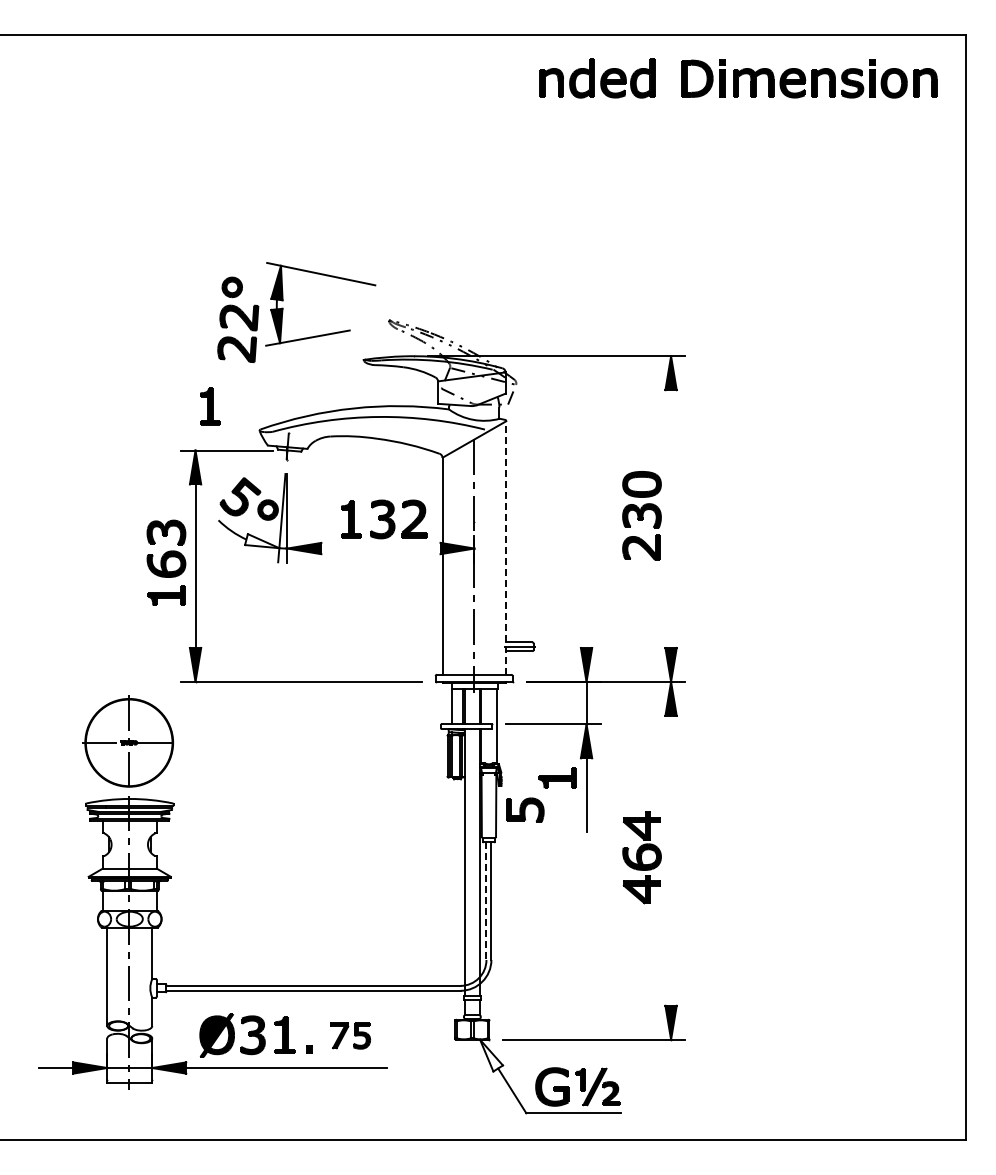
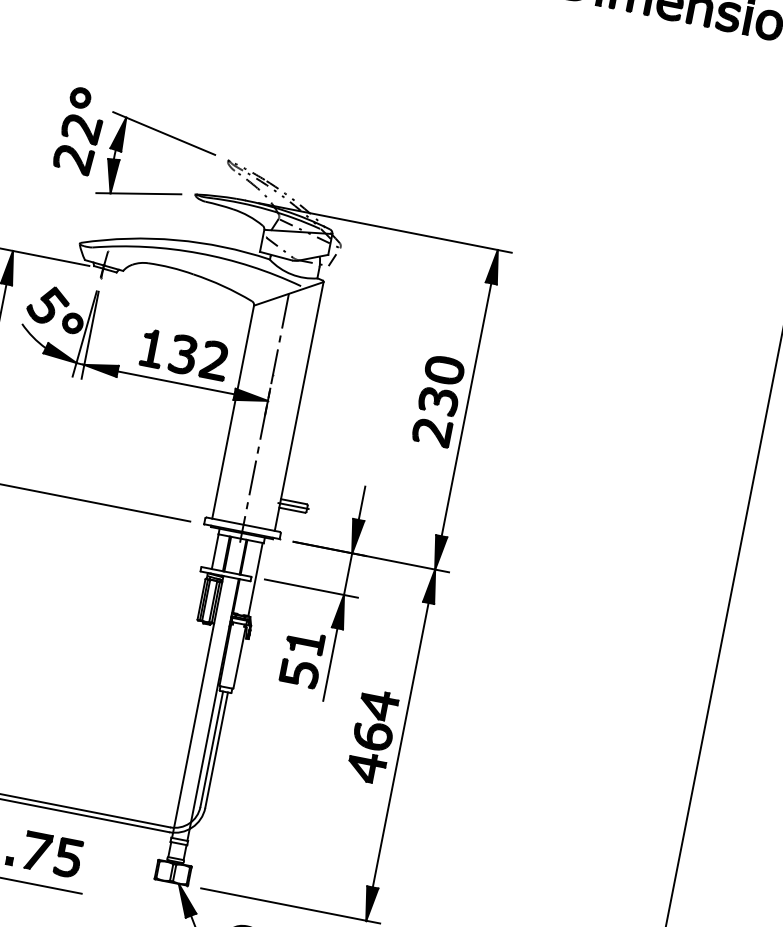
part: (326, 276) -> (168, 136), moved
part: (210, 406) -> (36, 210), removed
line: (671, 518) -> (467, 409), added
fill: (262, 541) -> (61, 353), added
line: (380, 548) -> (175, 382), added
line: (506, 548) -> (299, 407), dashed -> solid
line: (586, 630) -> (362, 502), added
part: (525, 809) -> (300, 673), moved
line: (671, 860) -> (401, 744), added
line: (486, 901) -> (211, 749), dashed -> solid
part: (350, 1035) -> (52, 854), size x1.43
fill: (491, 1055) -> (187, 901), added

